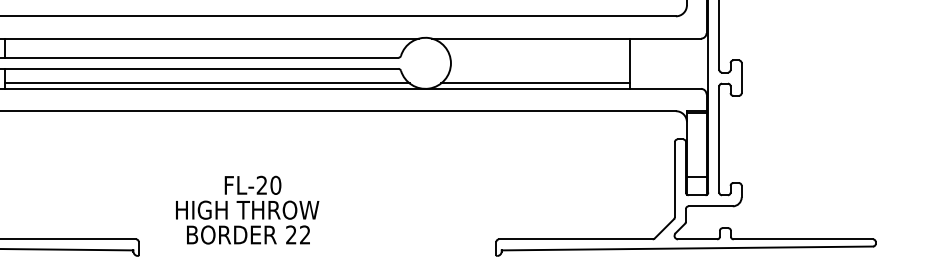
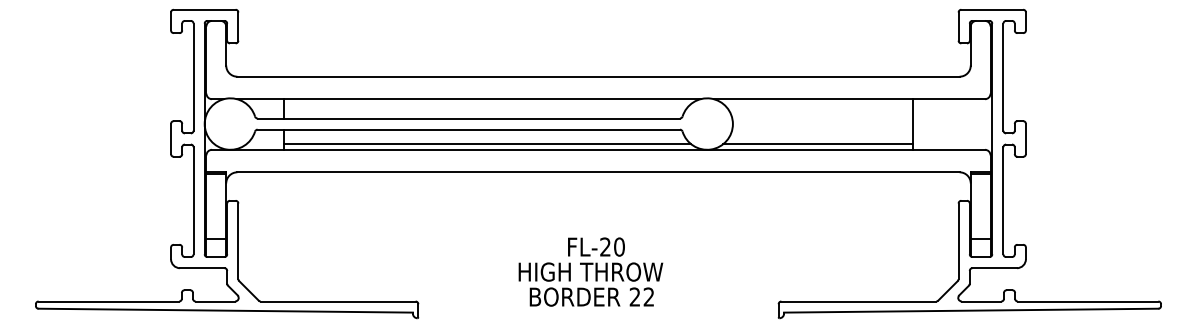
text: (247, 209) -> (590, 271), moved

